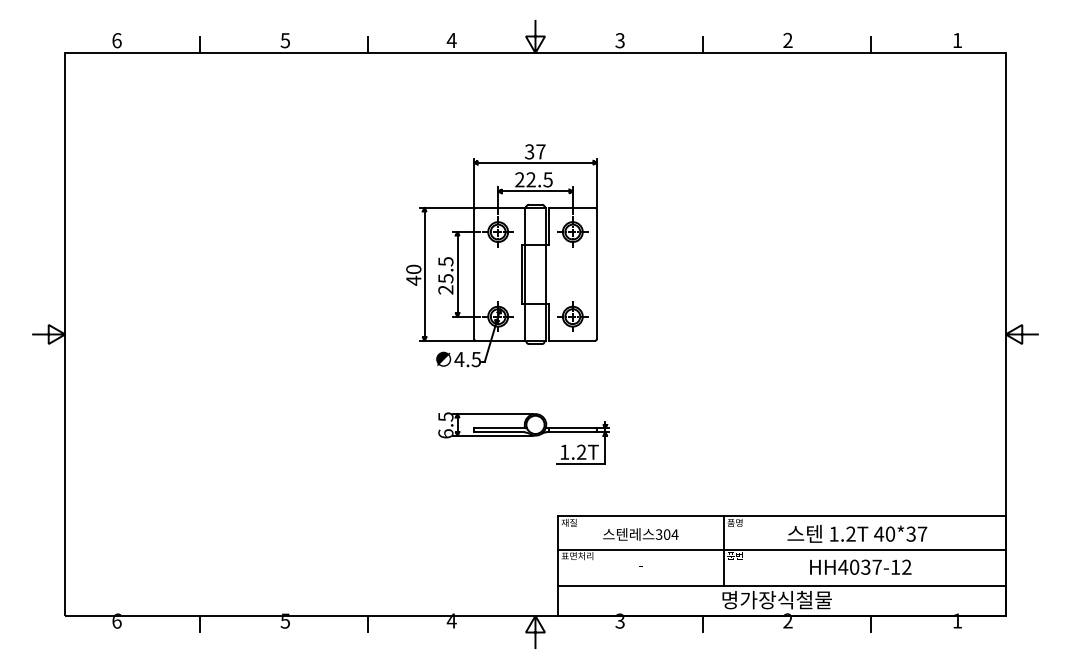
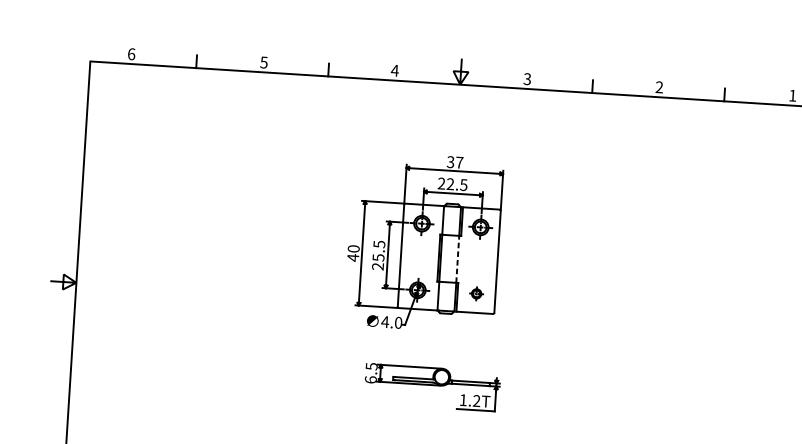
line: (546, 274) -> (457, 259), solid -> dashed
part: (572, 316) -> (476, 293), size x0.6
text: (476, 359) -> (398, 322), 4.5 -> 4.0

